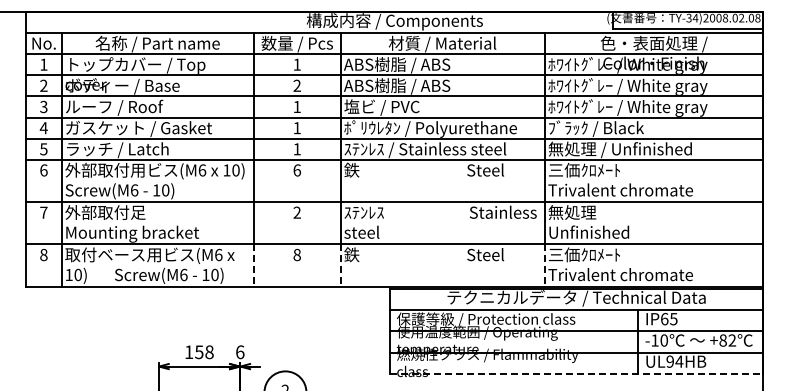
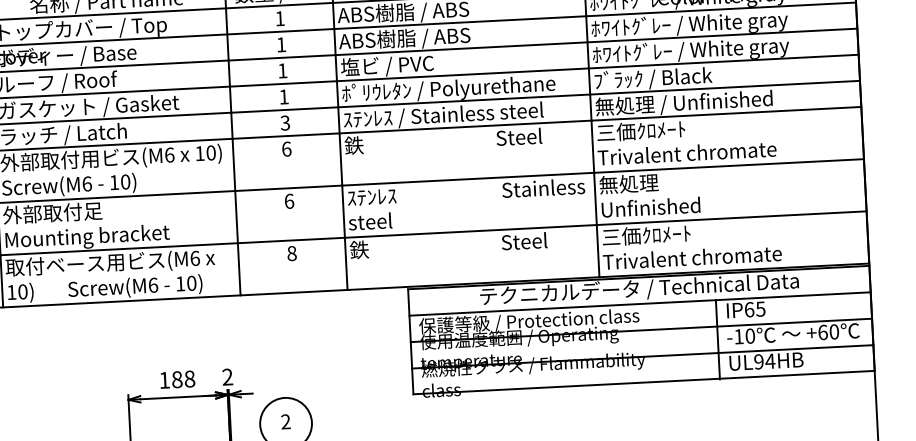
text: (296, 85) -> (280, 44), 2 -> 1
text: (296, 149) -> (284, 123), 1 -> 3
text: (296, 212) -> (288, 201), 2 -> 6
line: (253, 266) -> (238, 270), dashed -> solid
line: (340, 266) -> (346, 265), dashed -> solid
line: (544, 266) -> (597, 252), dashed -> solid
text: (727, 340) -> (828, 332), +82 -> +60
text: (199, 352) -> (177, 379), 158 -> 188
text: (240, 352) -> (228, 377), 6 -> 2
line: (576, 373) -> (644, 382), dashed -> solid

